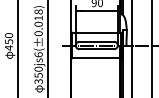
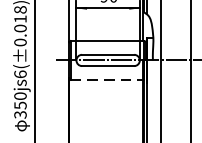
line: (96, 58) -> (107, 80), solid -> dashed

